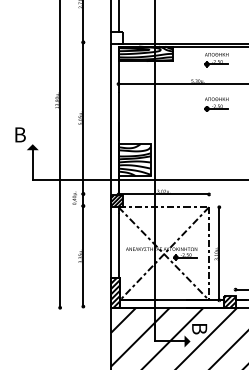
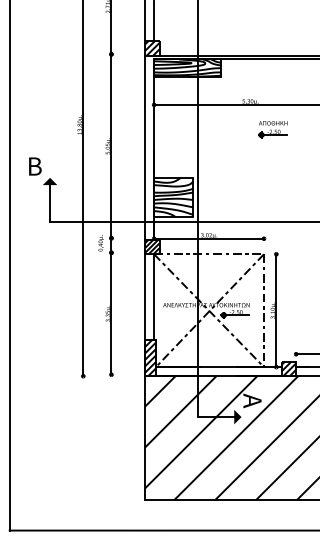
hatch: (117, 37) -> (152, 48), added
part: (216, 59) -> (272, 75), removed
text: (199, 327) -> (252, 400), B -> A

